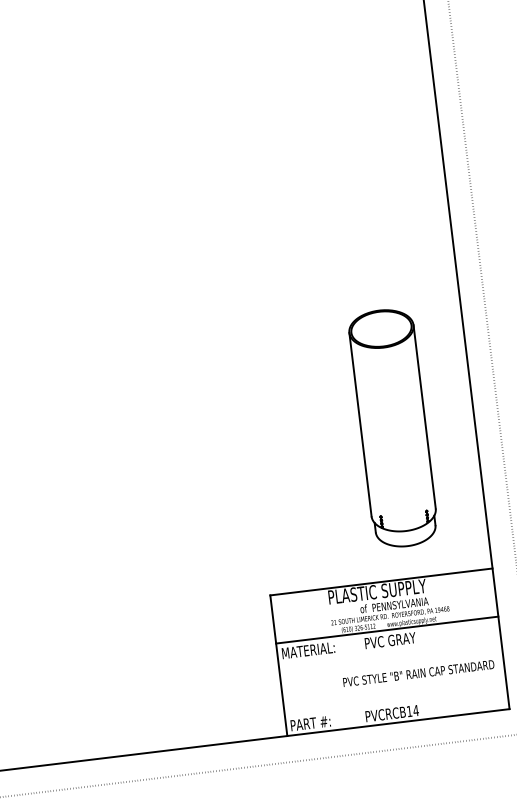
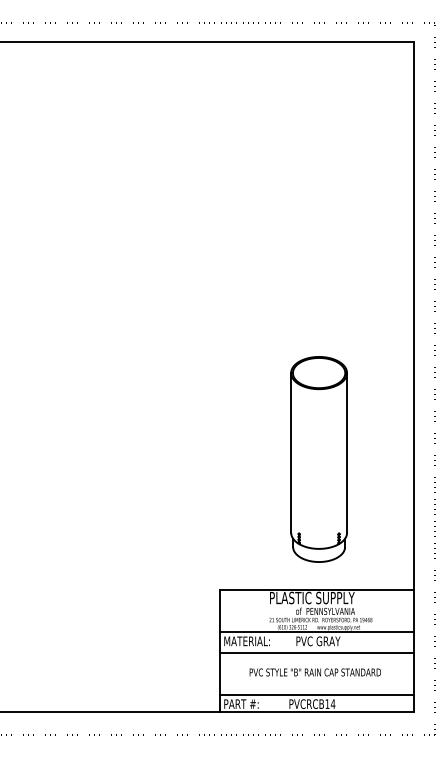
part: (392, 428) -> (318, 459), moved
line: (389, 653) -> (316, 652), added
text: (417, 673) -> (314, 672), moved
line: (395, 701) -> (316, 694), added

